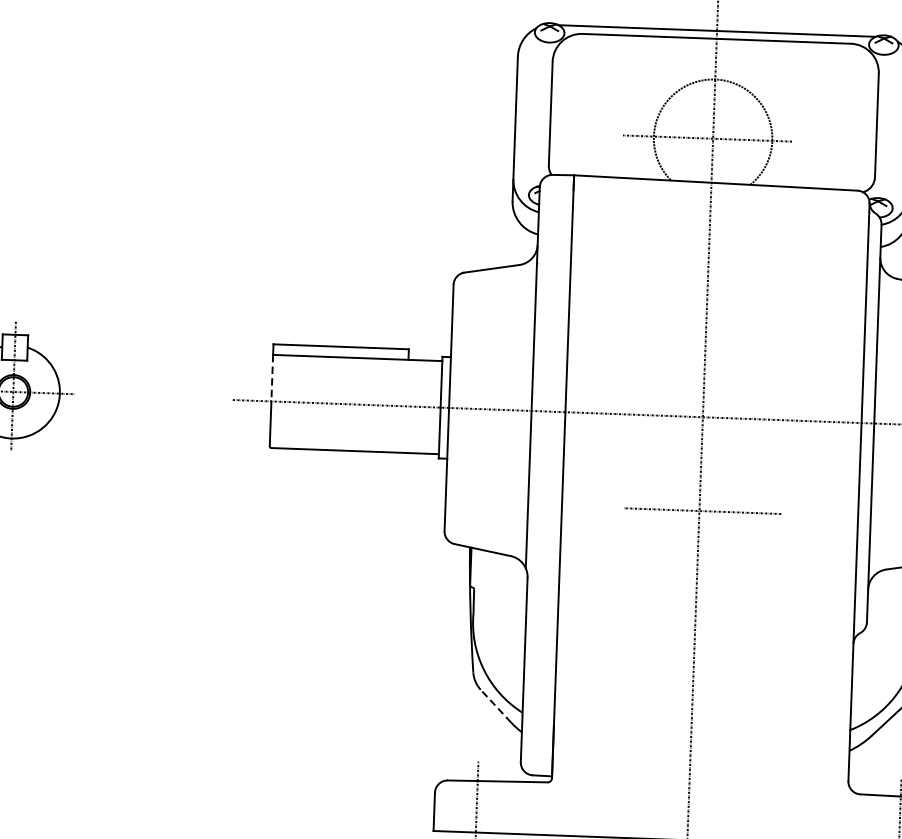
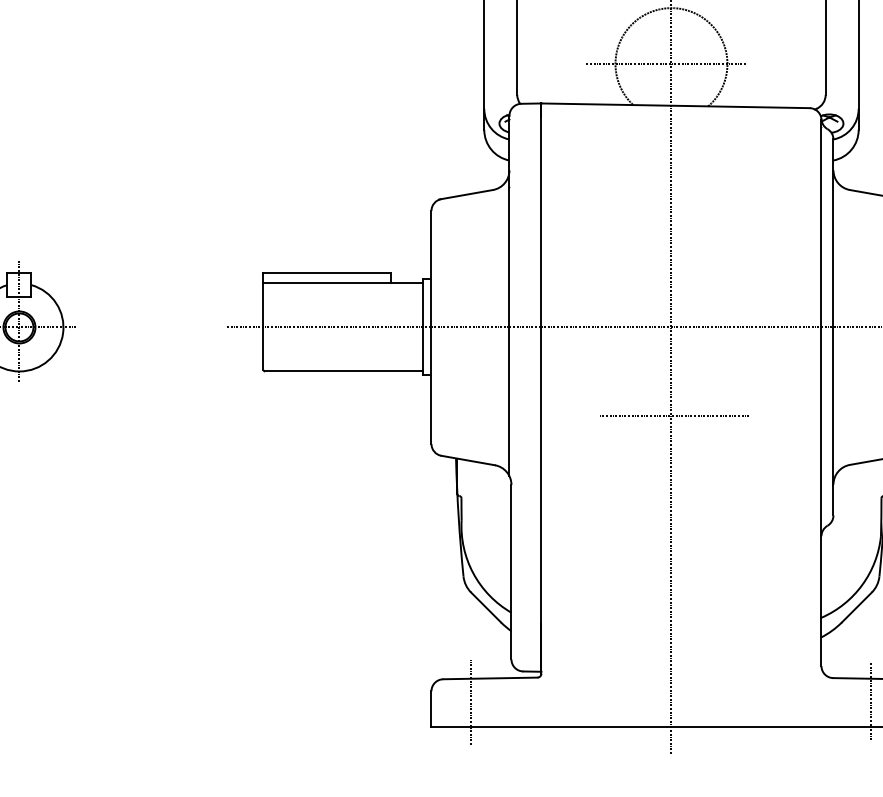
line: (272, 378) -> (263, 305), dashed -> solid
line: (495, 706) -> (485, 607), dashed -> solid

